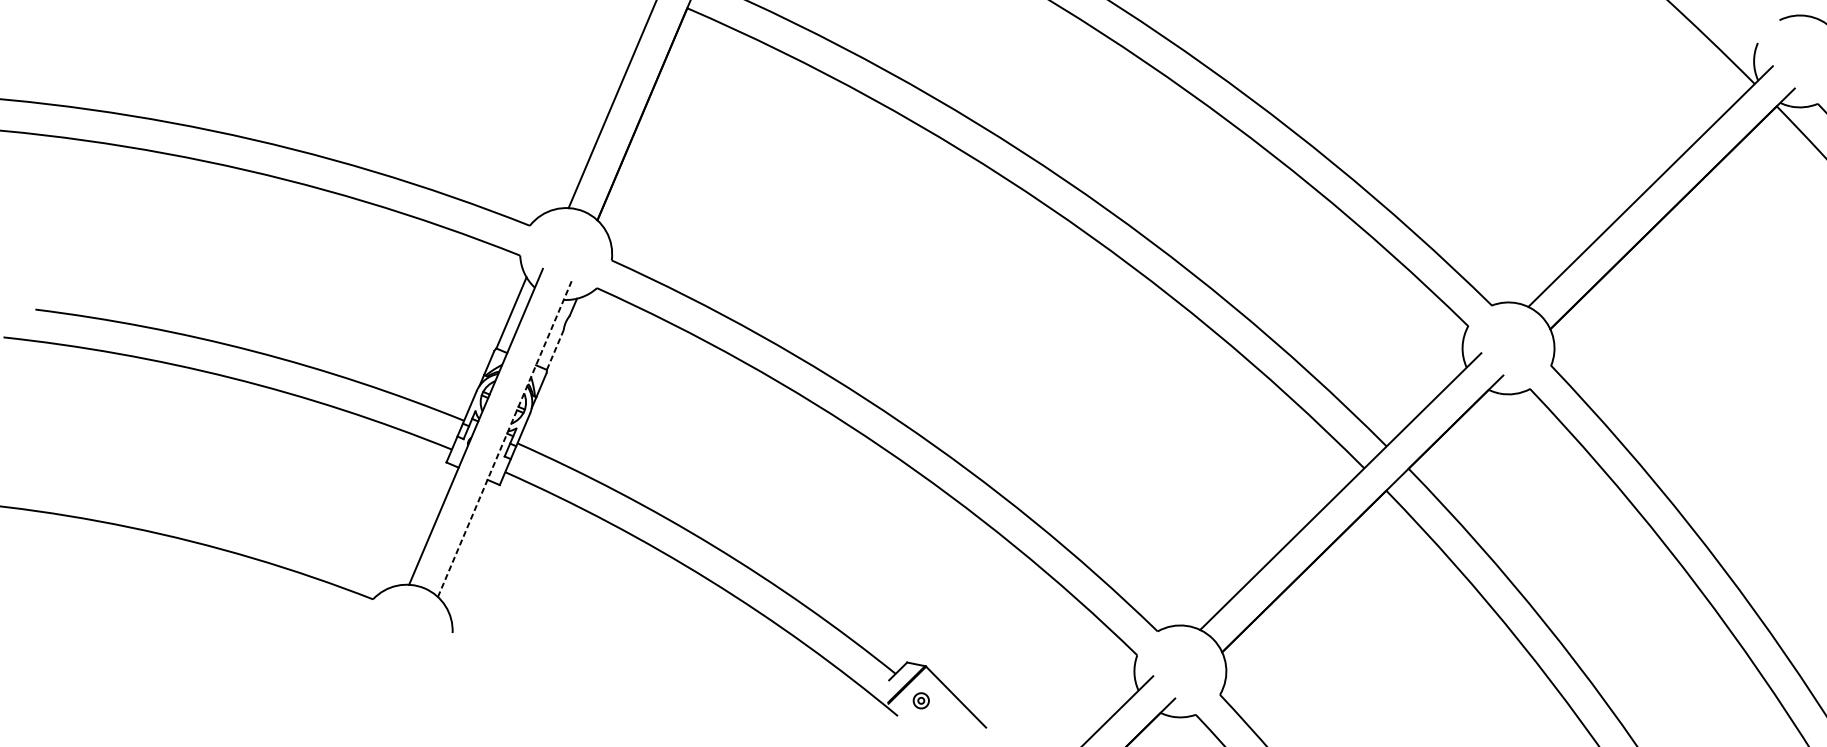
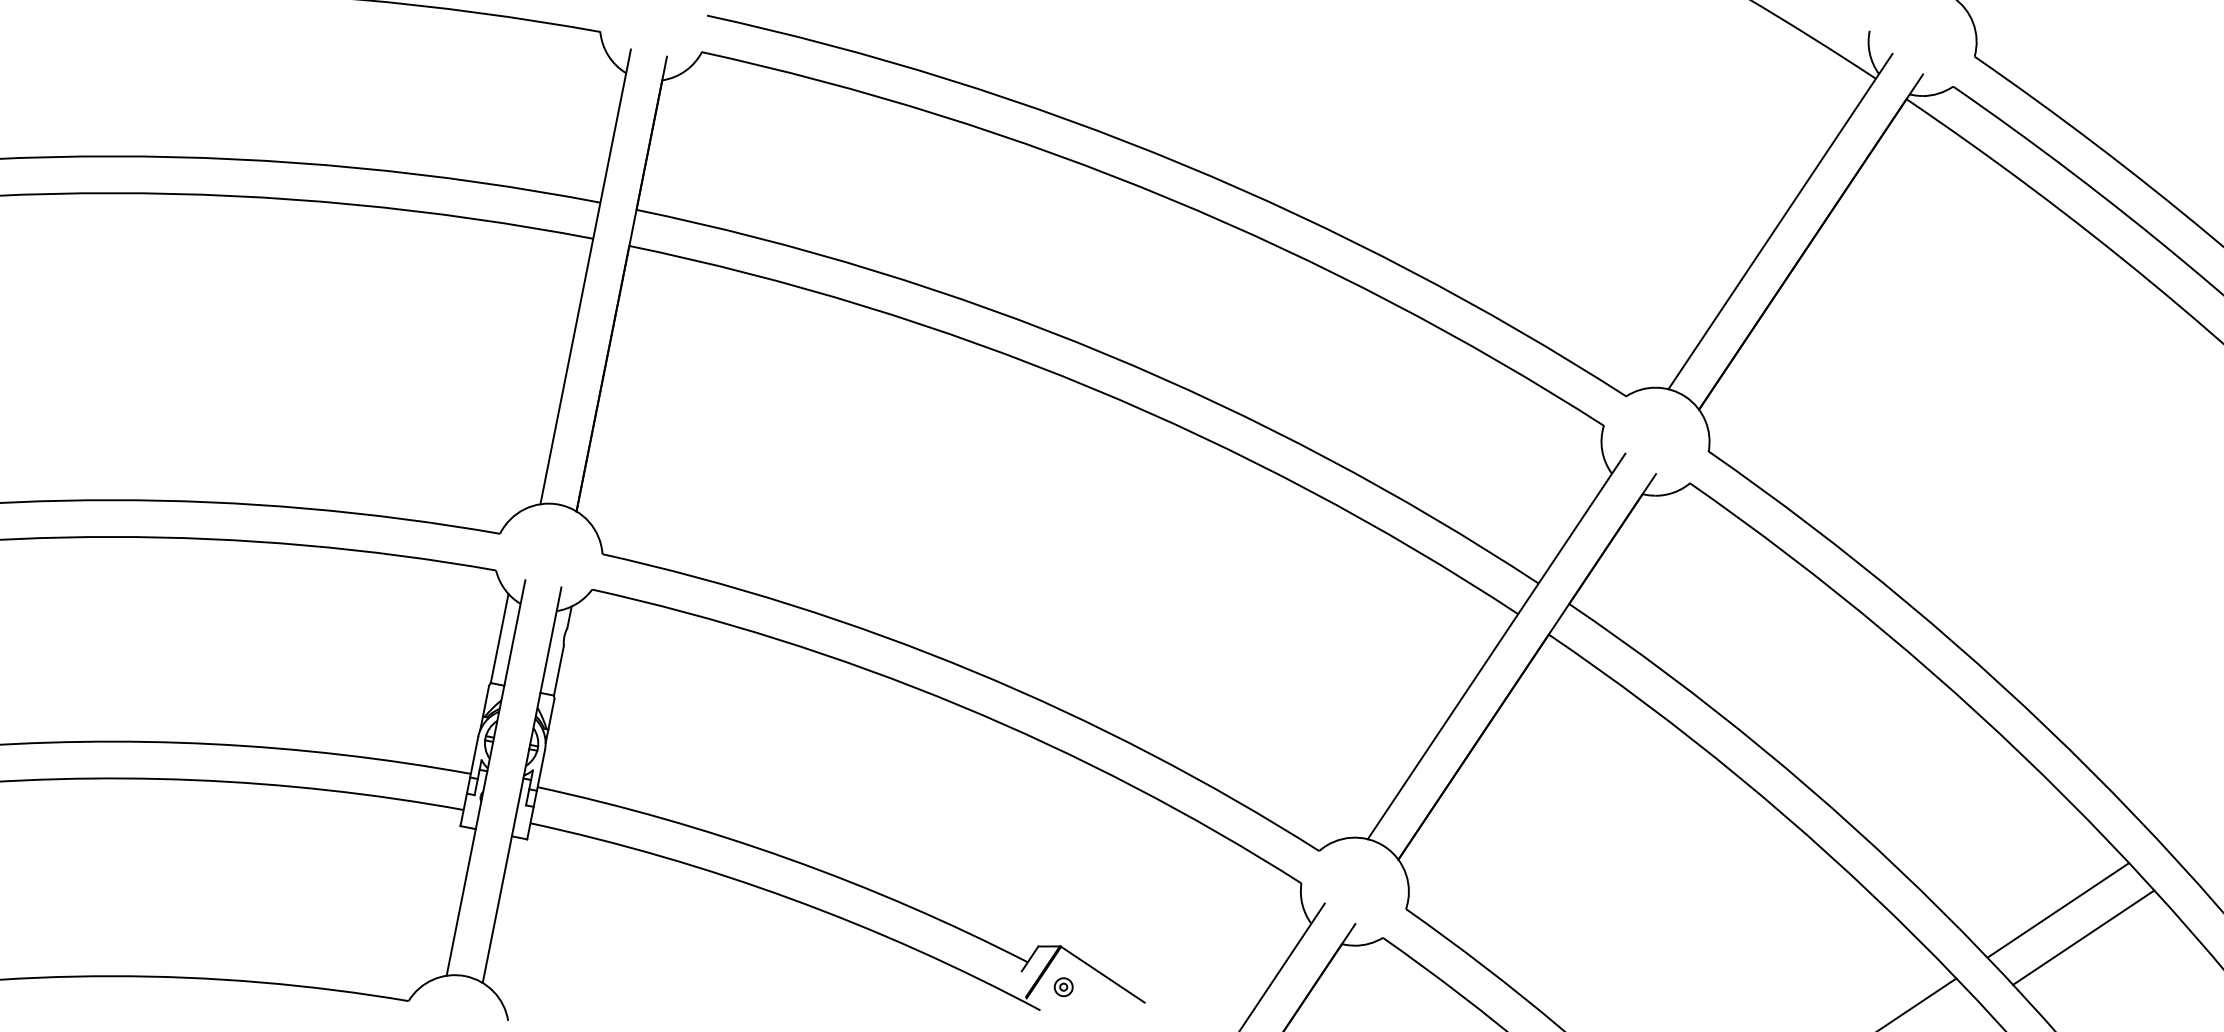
line: (555, 349) -> (559, 670), dashed -> solid
line: (505, 439) -> (522, 785), dashed -> solid

